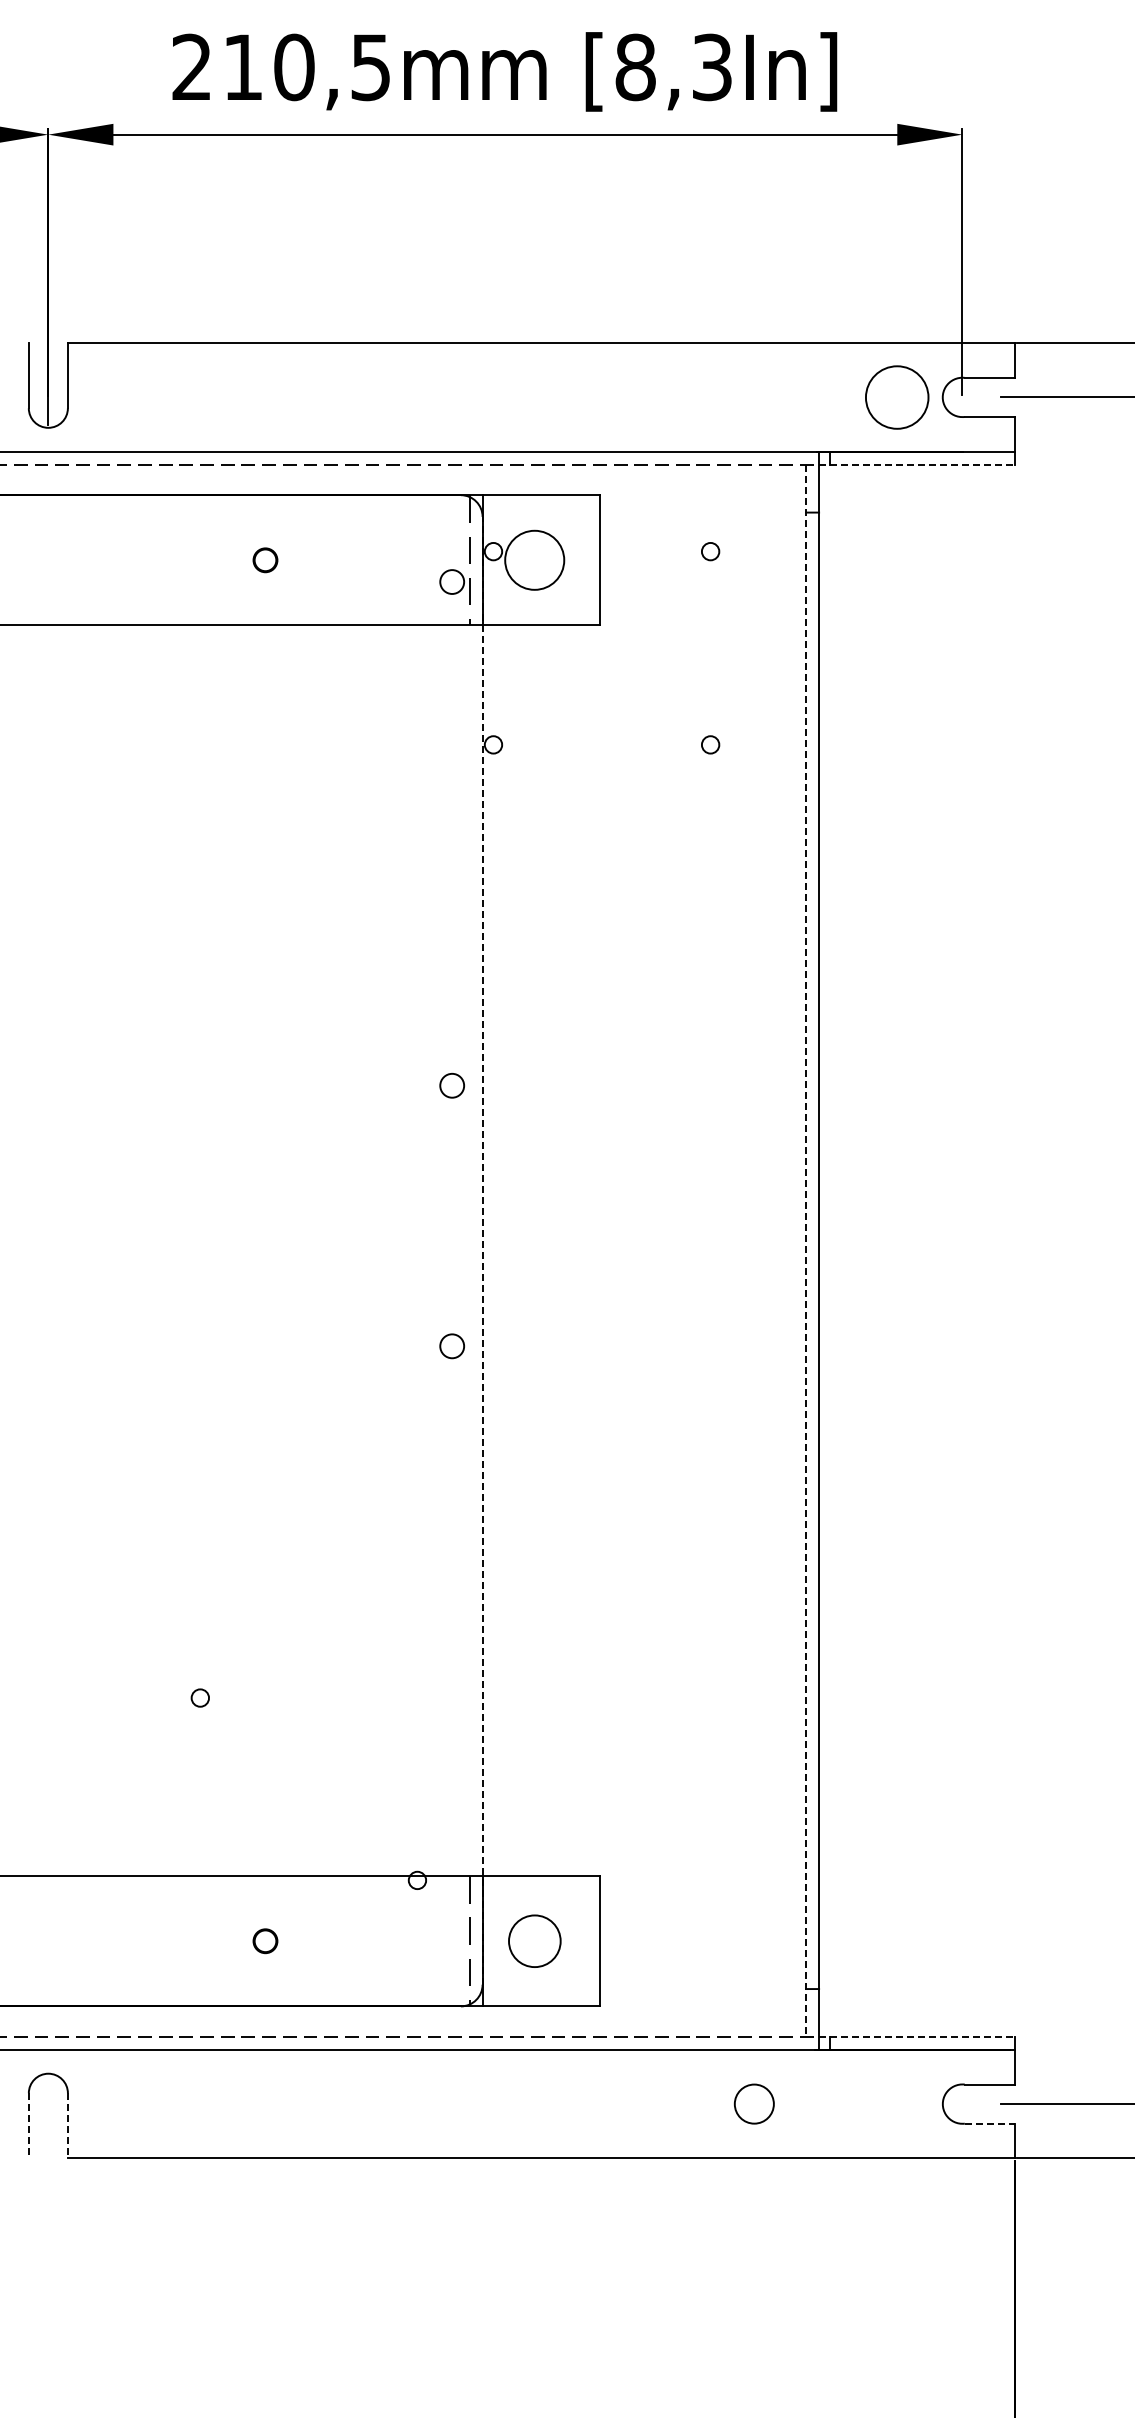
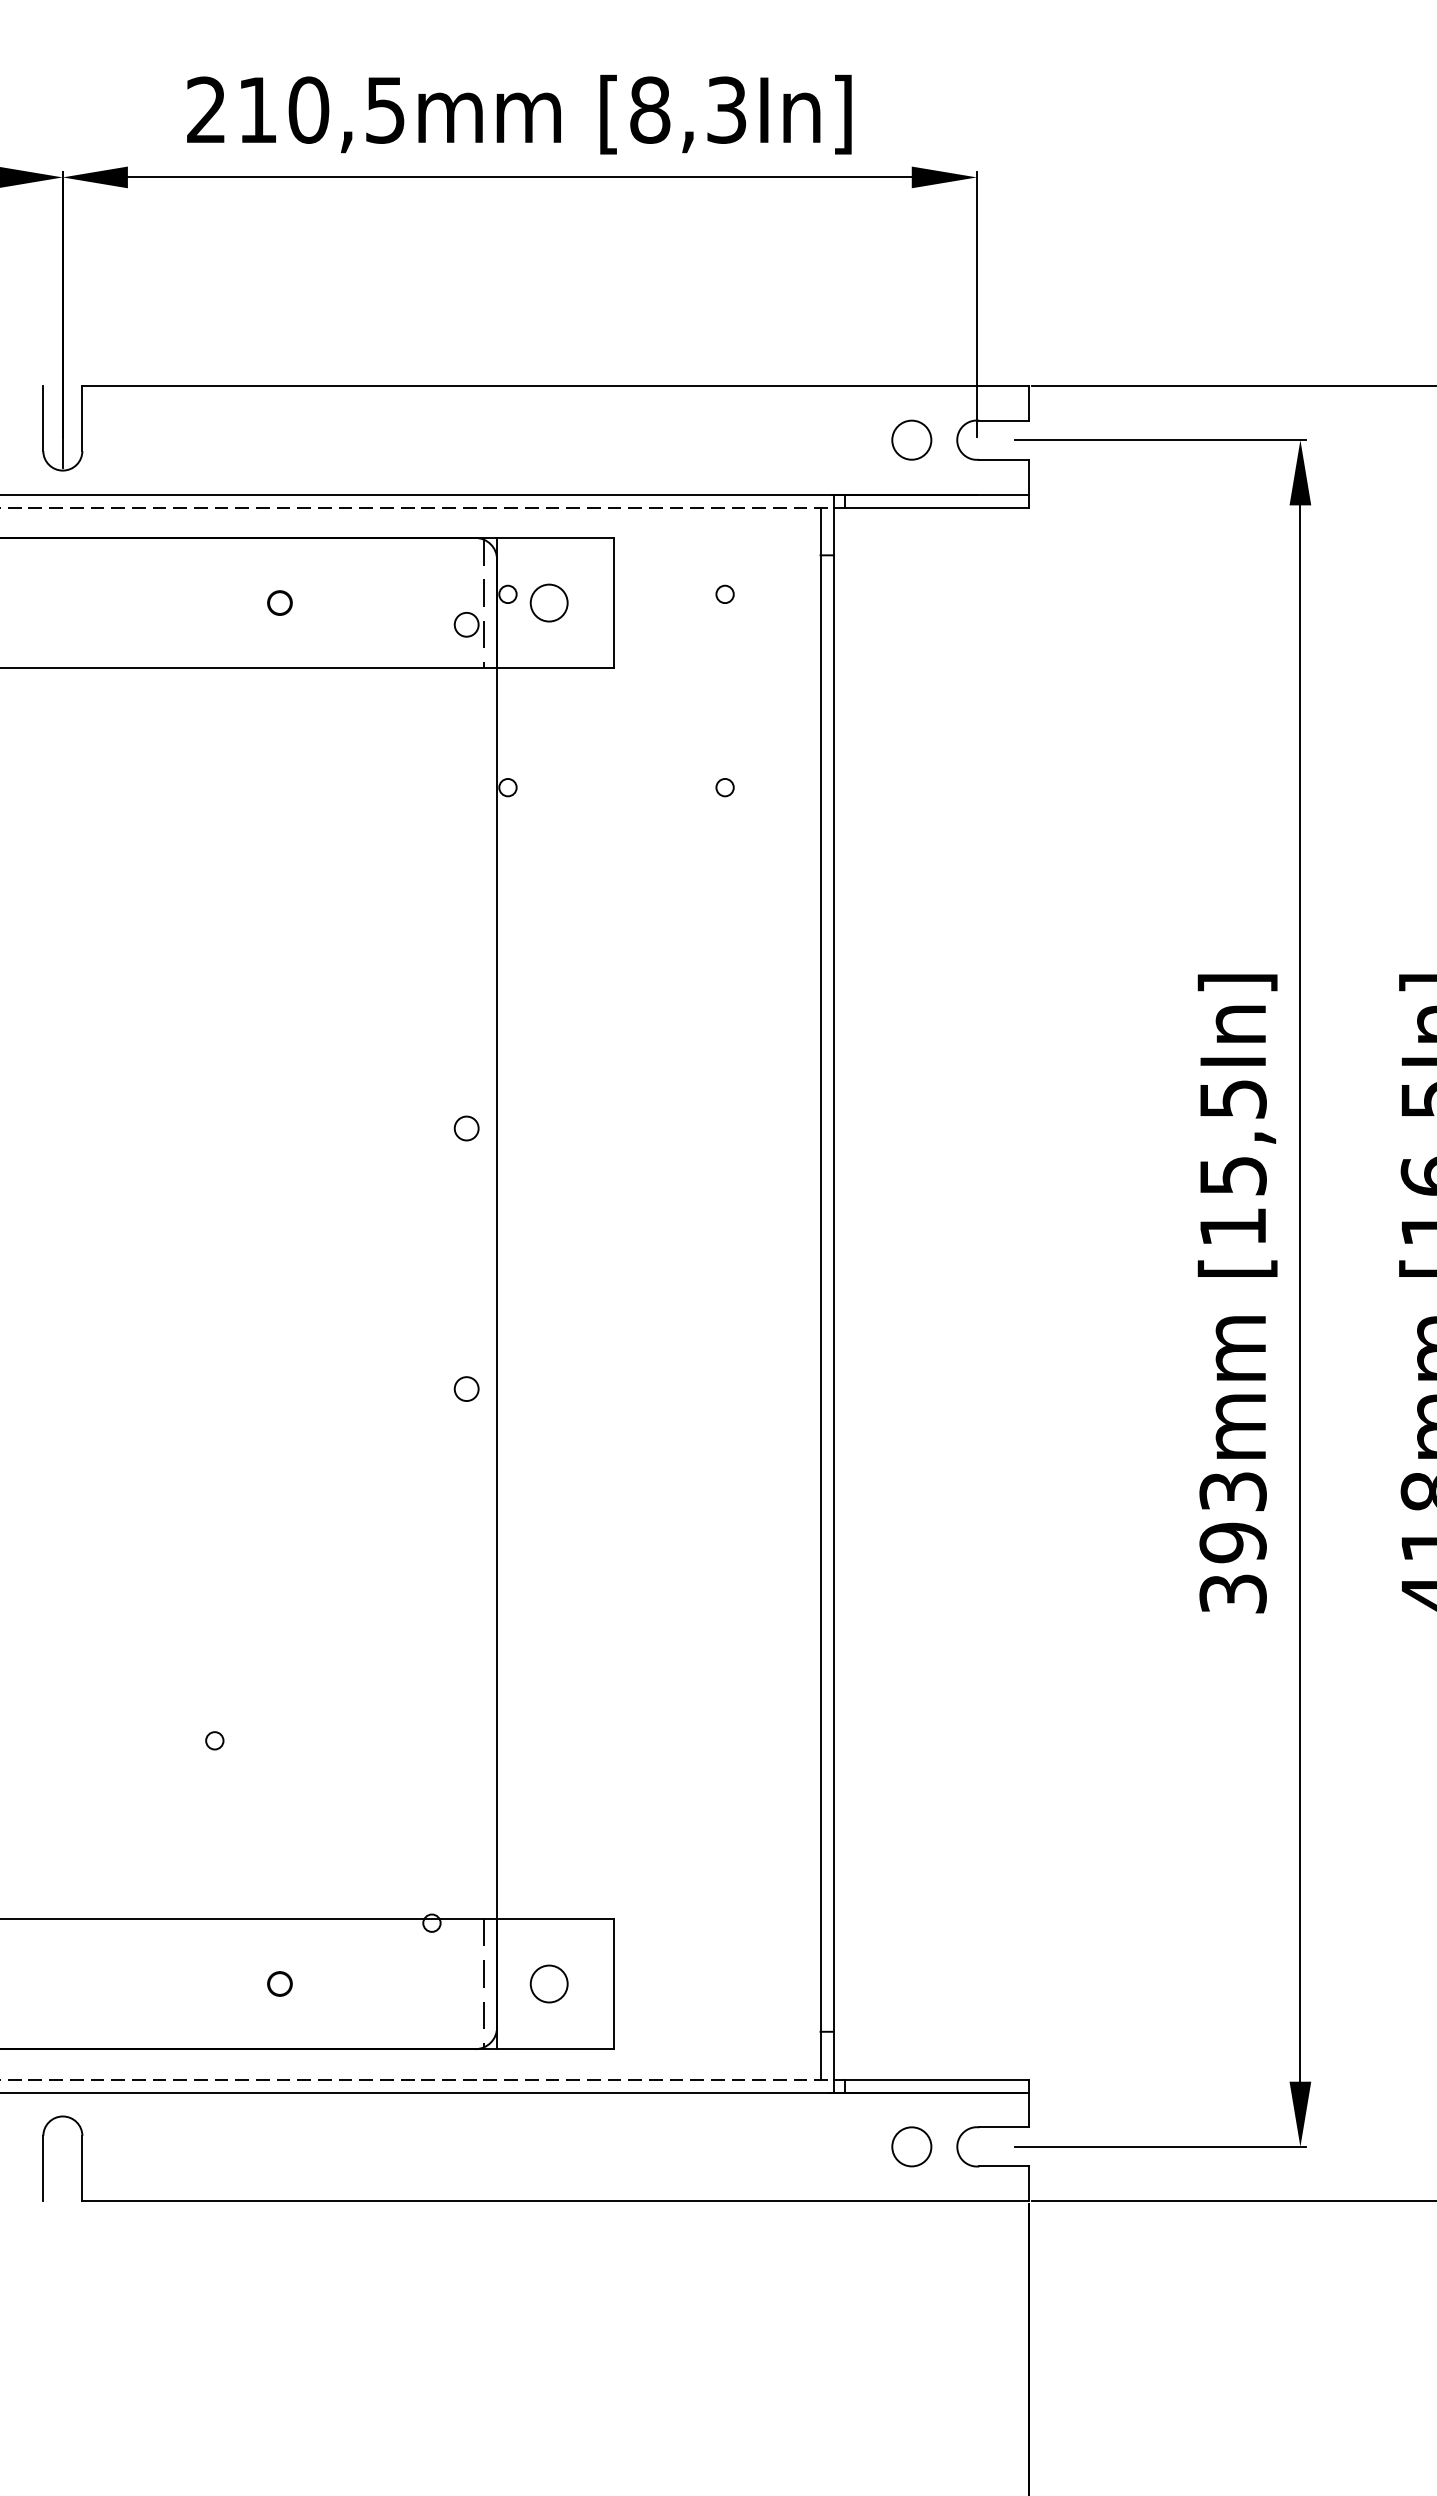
circle: (897, 396) -> (911, 439), size x0.62
line: (917, 464) -> (931, 507), dashed -> solid
circle: (534, 559) -> (548, 602), size x0.62
line: (483, 1250) -> (497, 1293), dashed -> solid
line: (806, 1250) -> (820, 1293), dashed -> solid
circle: (534, 1940) -> (548, 1983), size x0.71
line: (917, 2036) -> (931, 2079), dashed -> solid
circle: (754, 2103) -> (911, 2146), moved
line: (990, 2123) -> (1004, 2166), dashed -> solid
line: (29, 2125) -> (43, 2168), dashed -> solid
line: (68, 2125) -> (82, 2168), dashed -> solid

